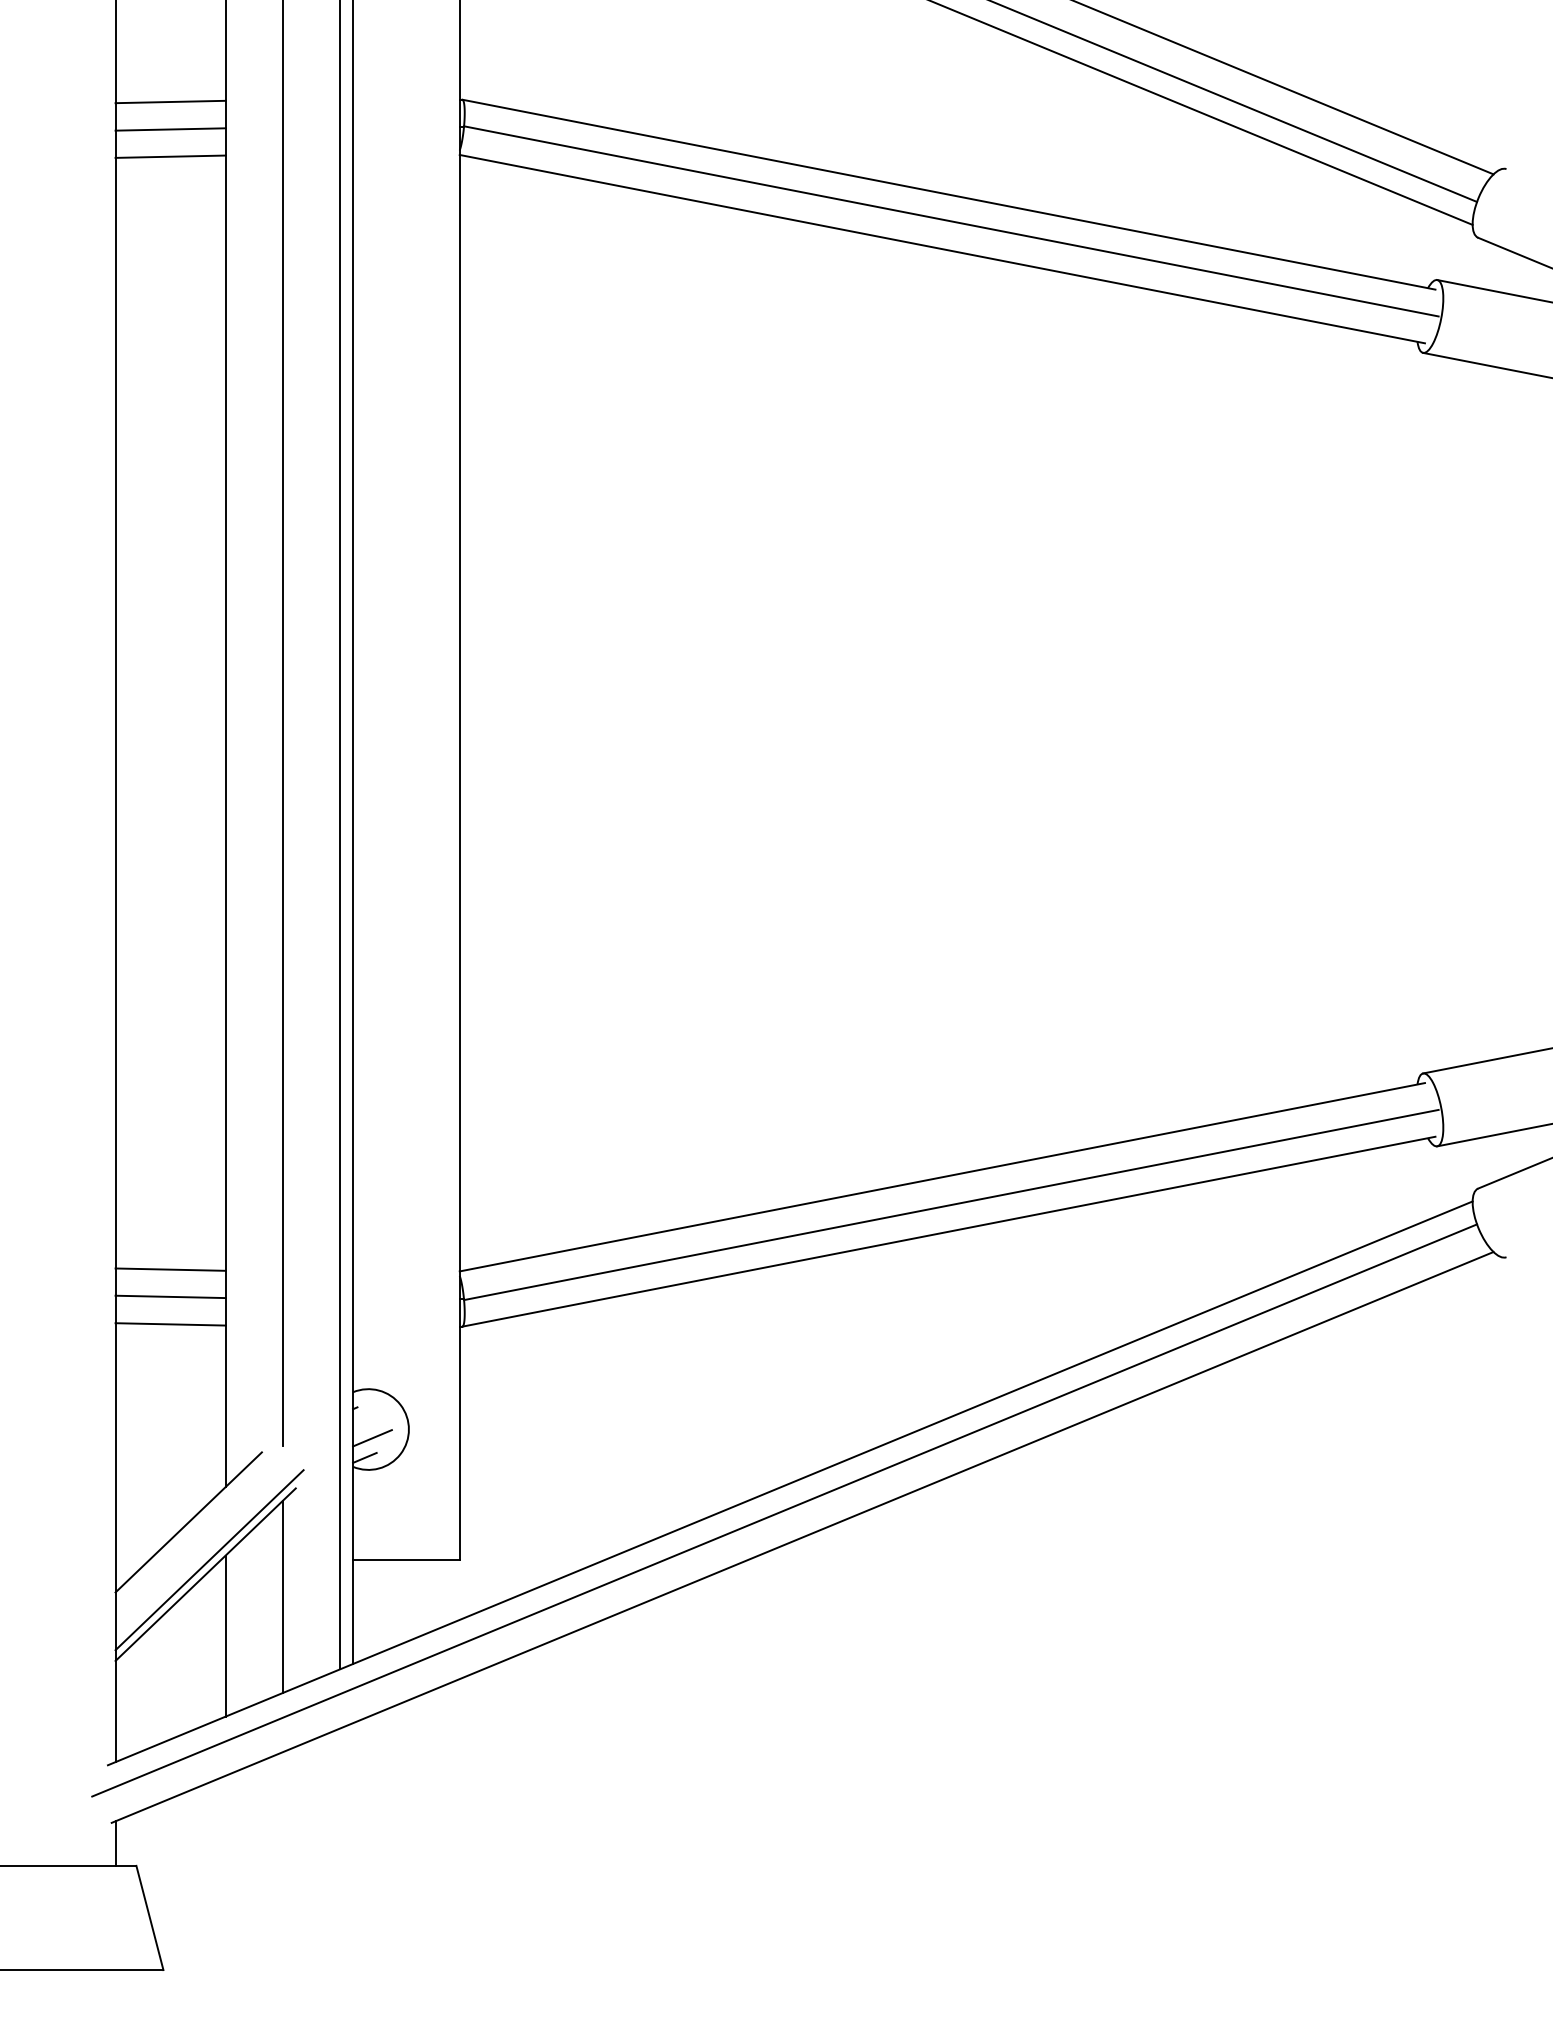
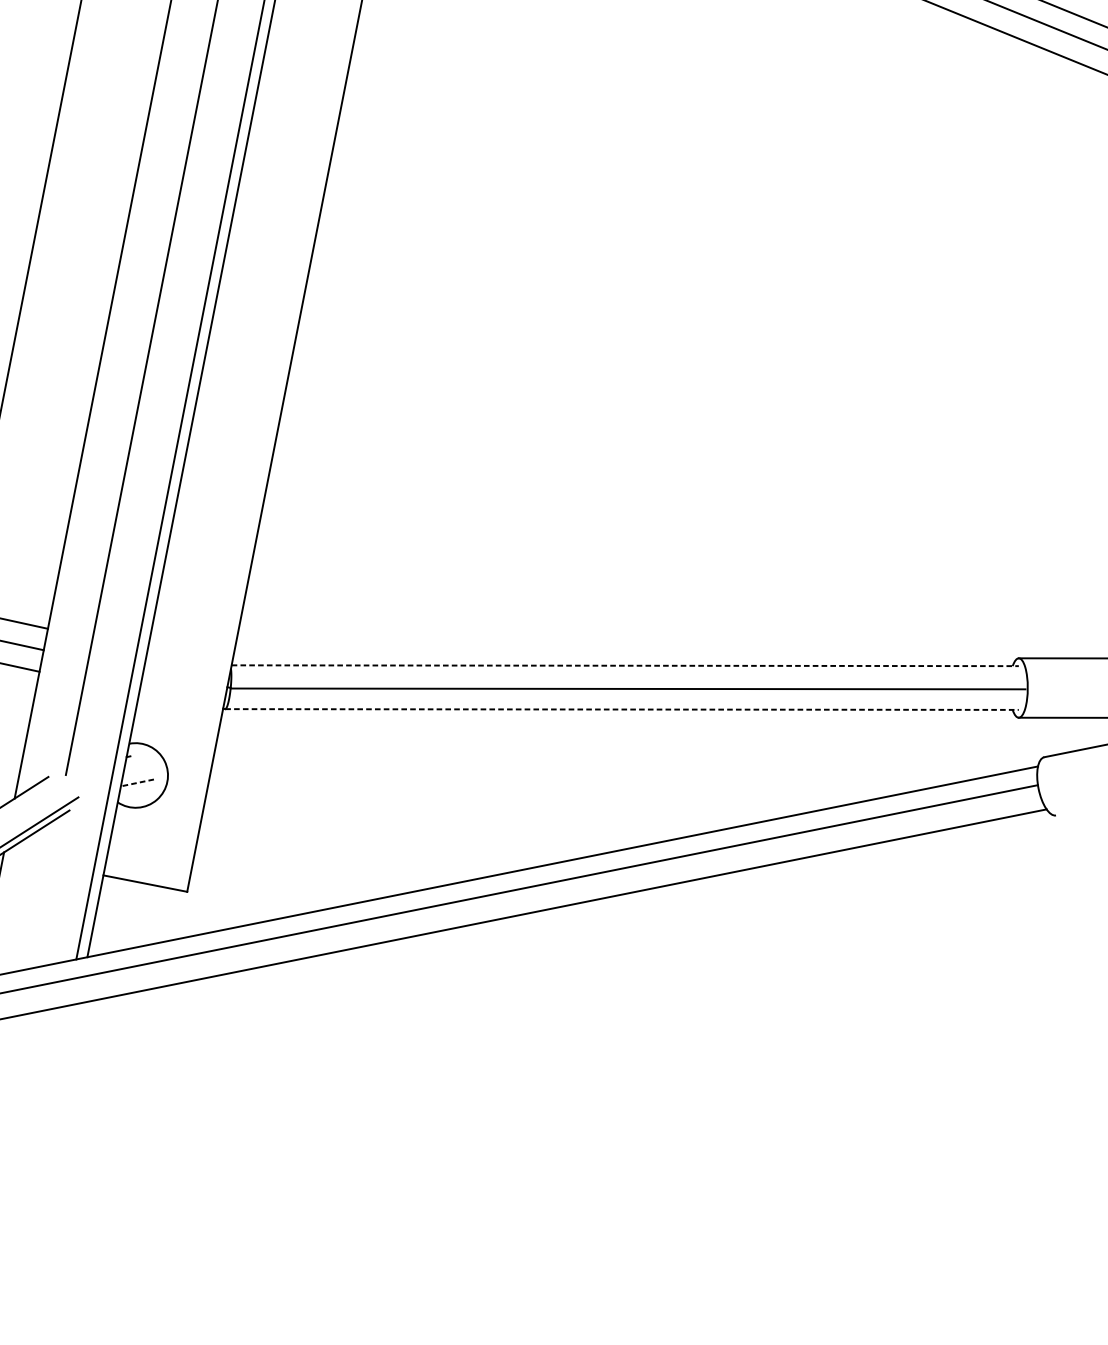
line: (942, 1177) -> (625, 665), solid -> dashed
line: (948, 1231) -> (621, 709), solid -> dashed
line: (372, 1438) -> (137, 783), solid -> dashed
line: (364, 1457) -> (128, 796), removed
line: (282, 1596) -> (42, 893), removed

